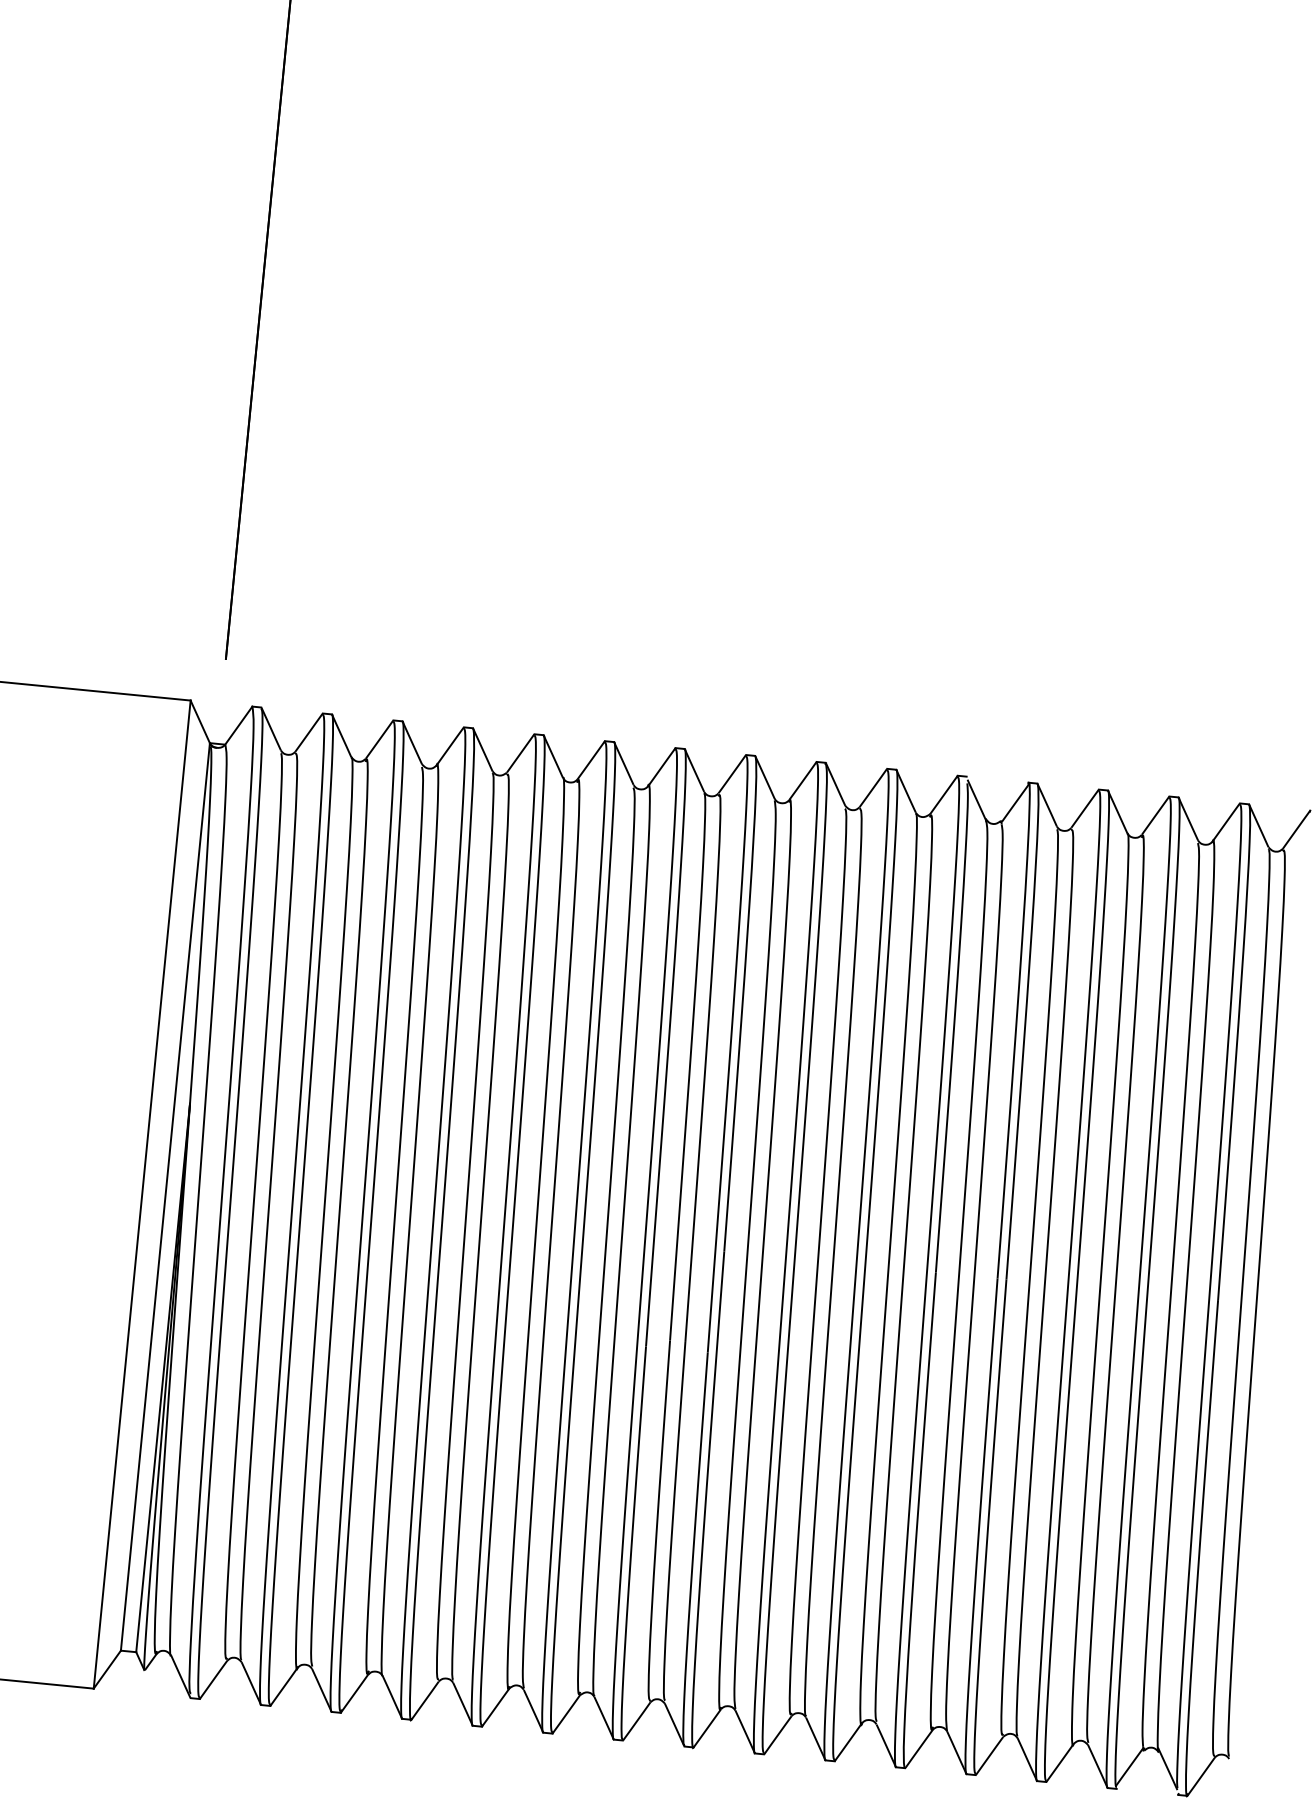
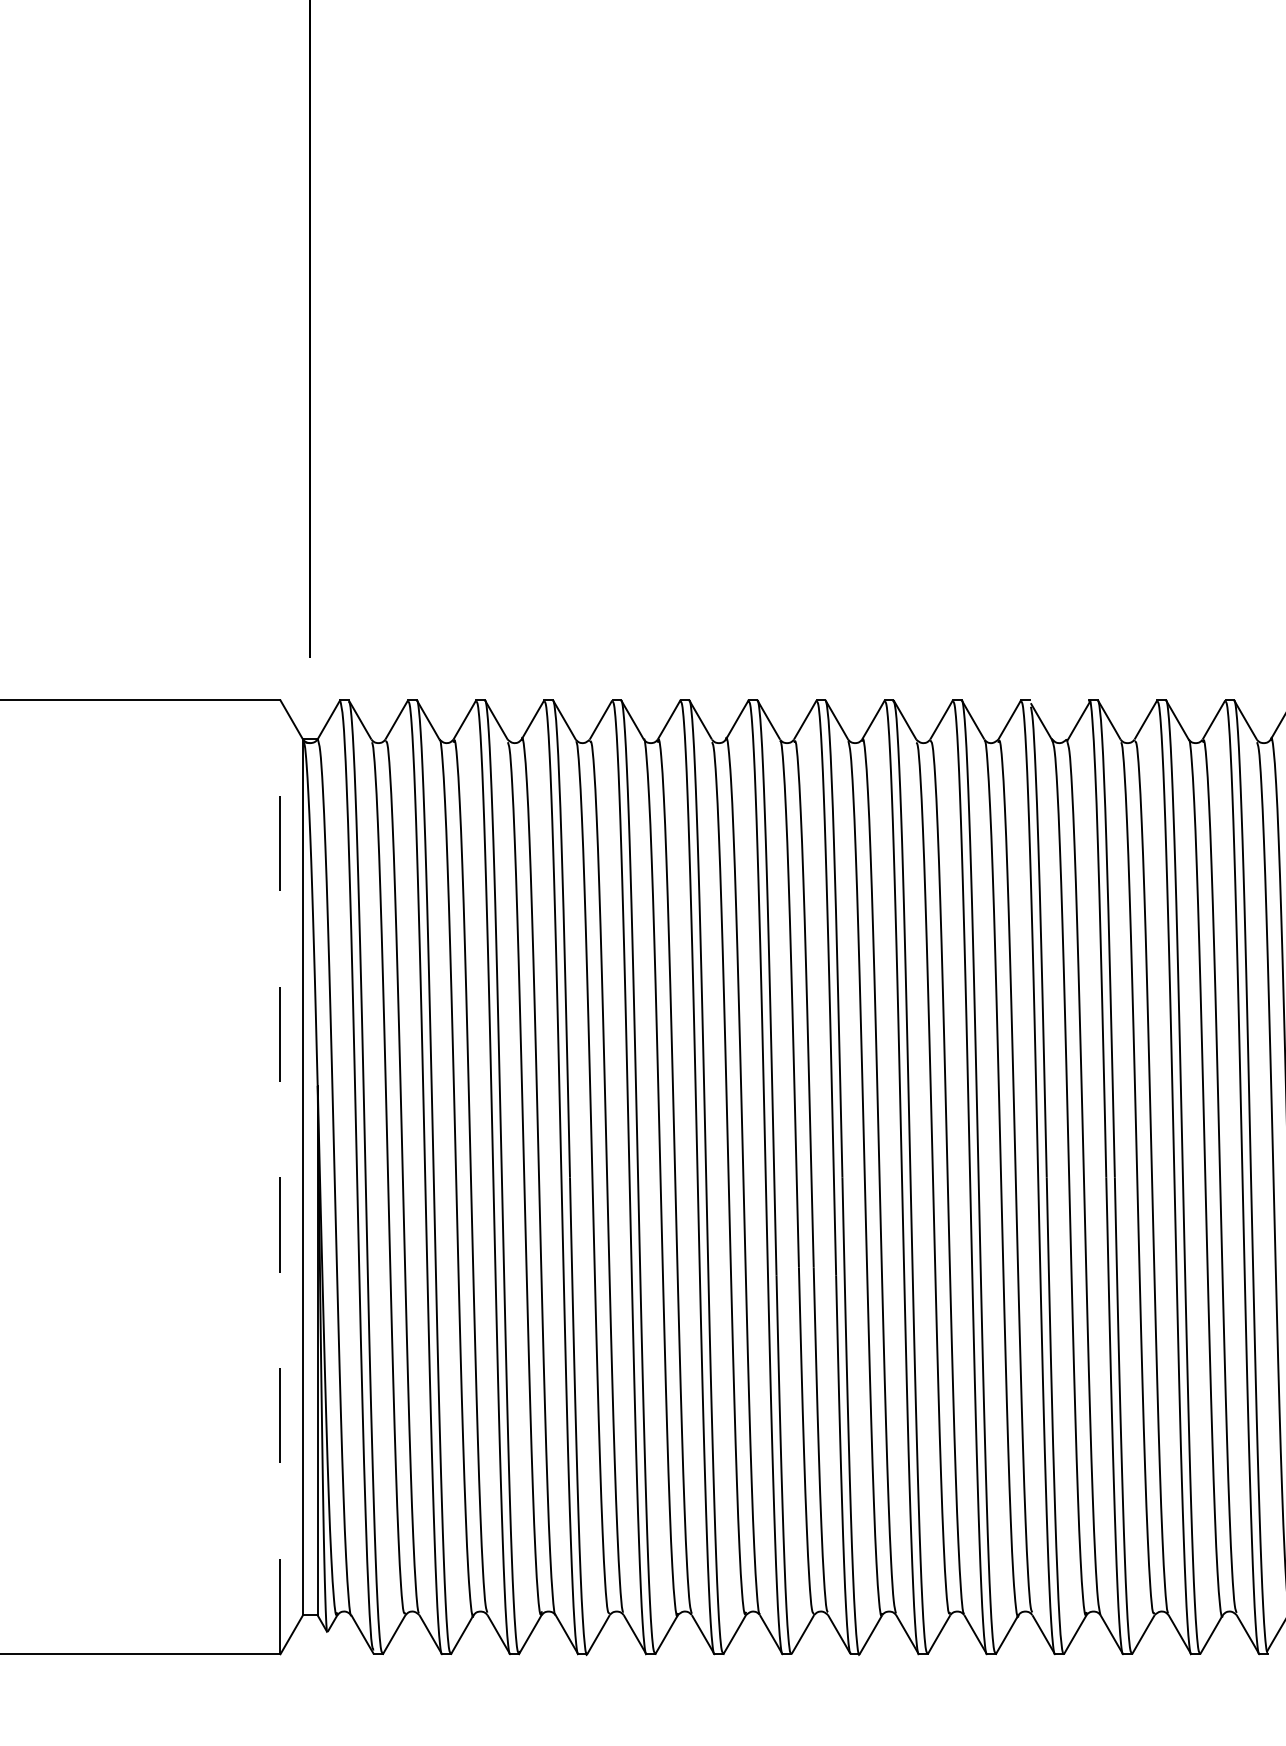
line: (142, 1194) -> (280, 1177), solid -> dashed

